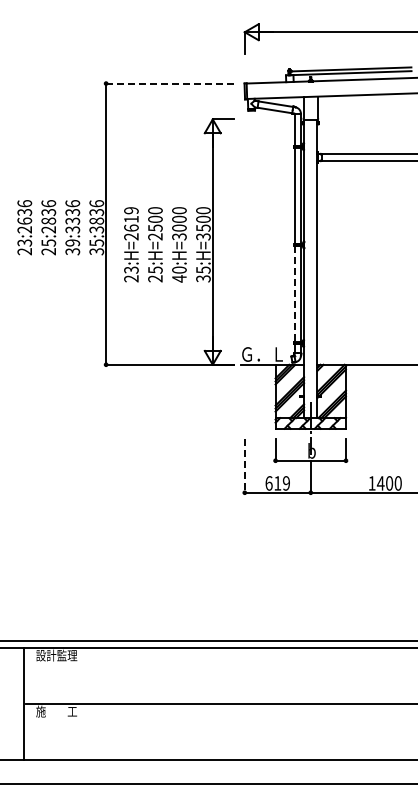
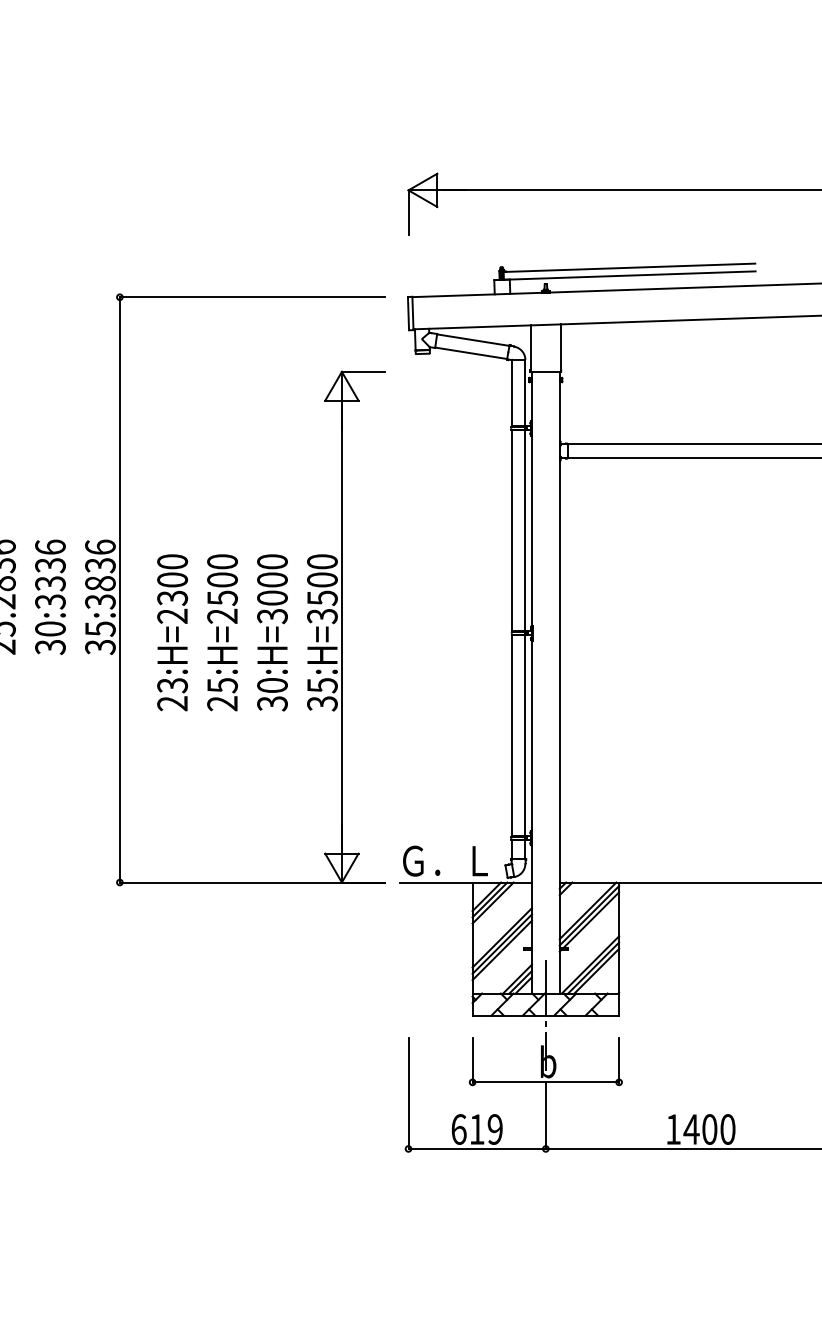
line: (169, 83) -> (251, 297), dashed -> solid
text: (131, 219) -> (172, 580), 23:H=2619 -> 23:H=2300
text: (72, 242) -> (49, 628), 39:3336 -> 30:3336
text: (179, 278) -> (272, 702), 40:H=3000 -> 30:H=3000
line: (294, 294) -> (511, 736), dashed -> solid
line: (244, 466) -> (407, 1094), dashed -> solid

